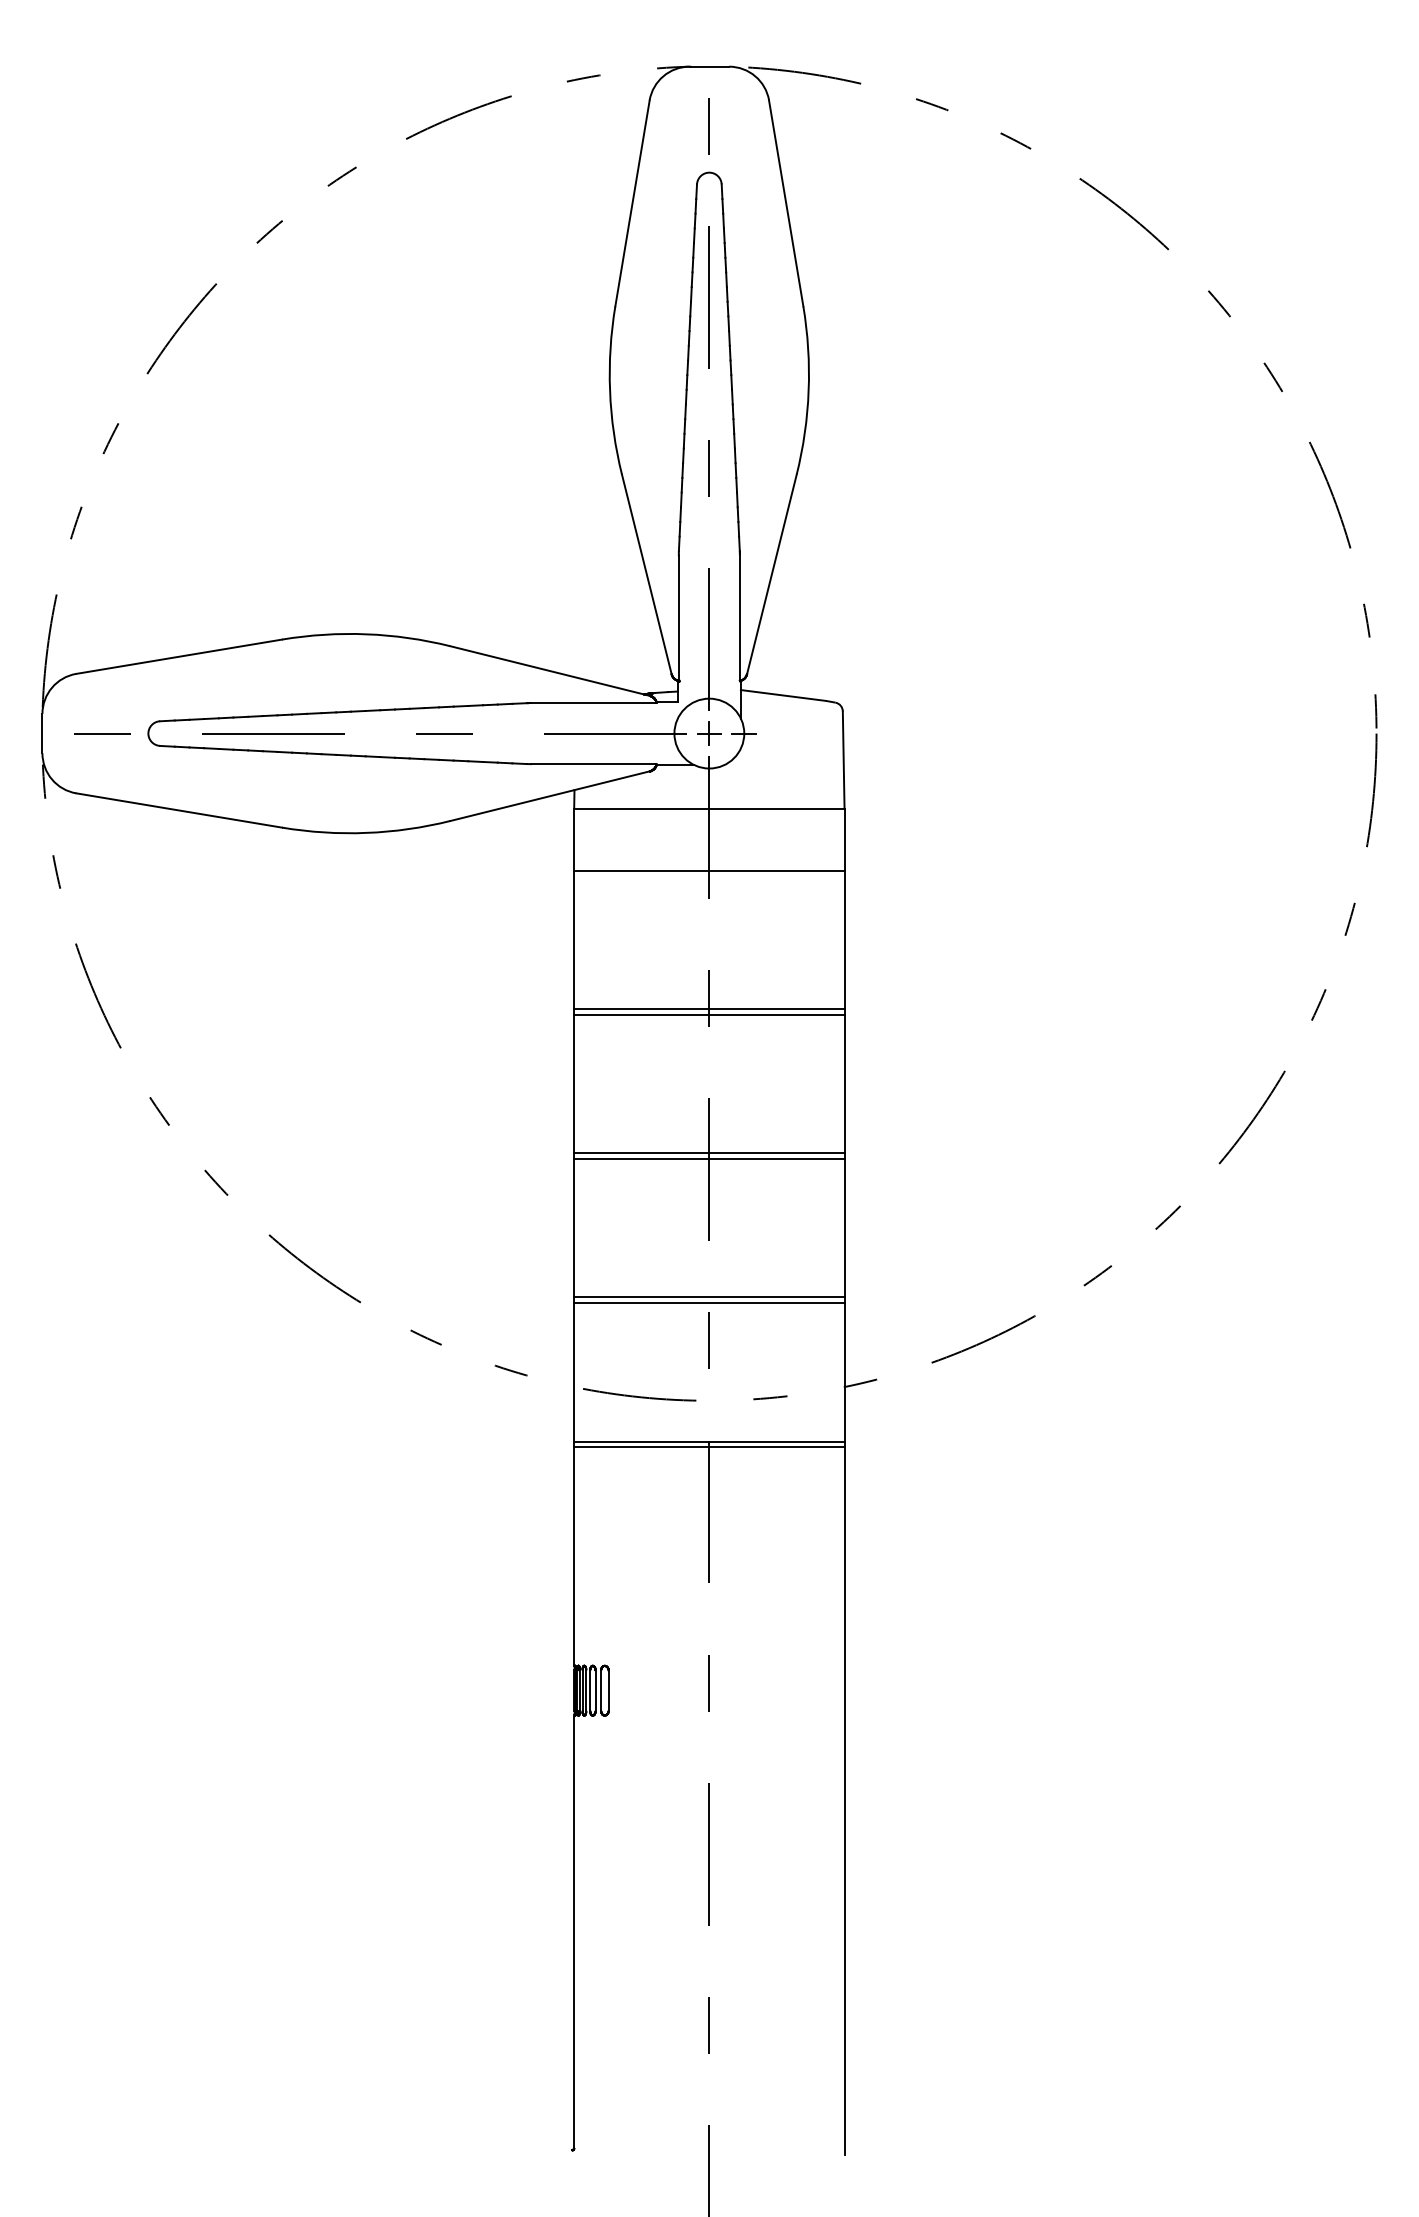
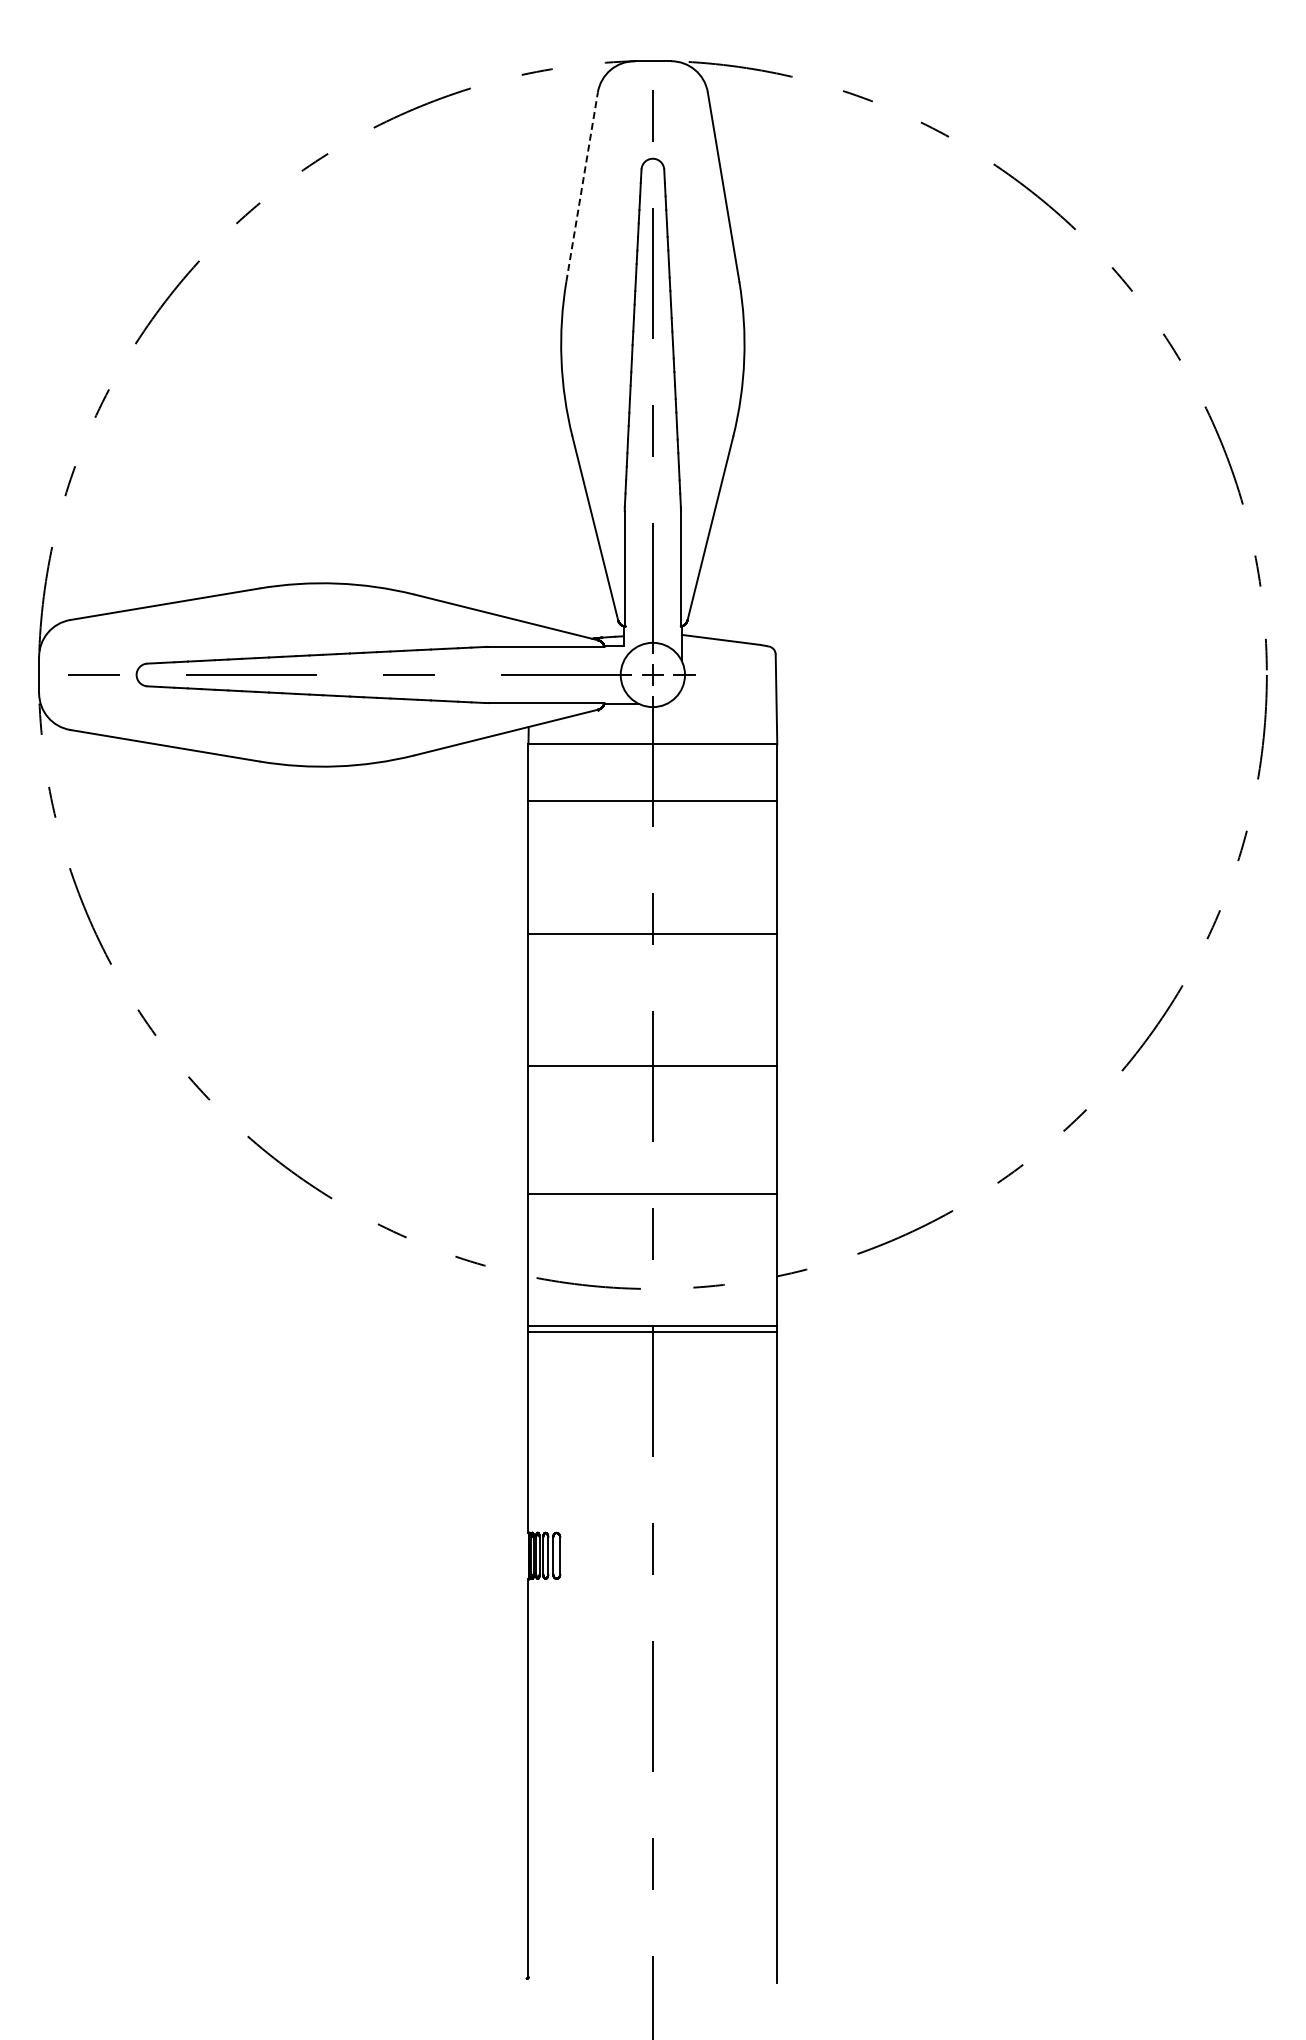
line: (632, 203) -> (582, 187), solid -> dashed
line: (708, 1009) -> (652, 928), removed
line: (708, 1153) -> (652, 1061), removed
line: (708, 1303) -> (652, 1199), removed

